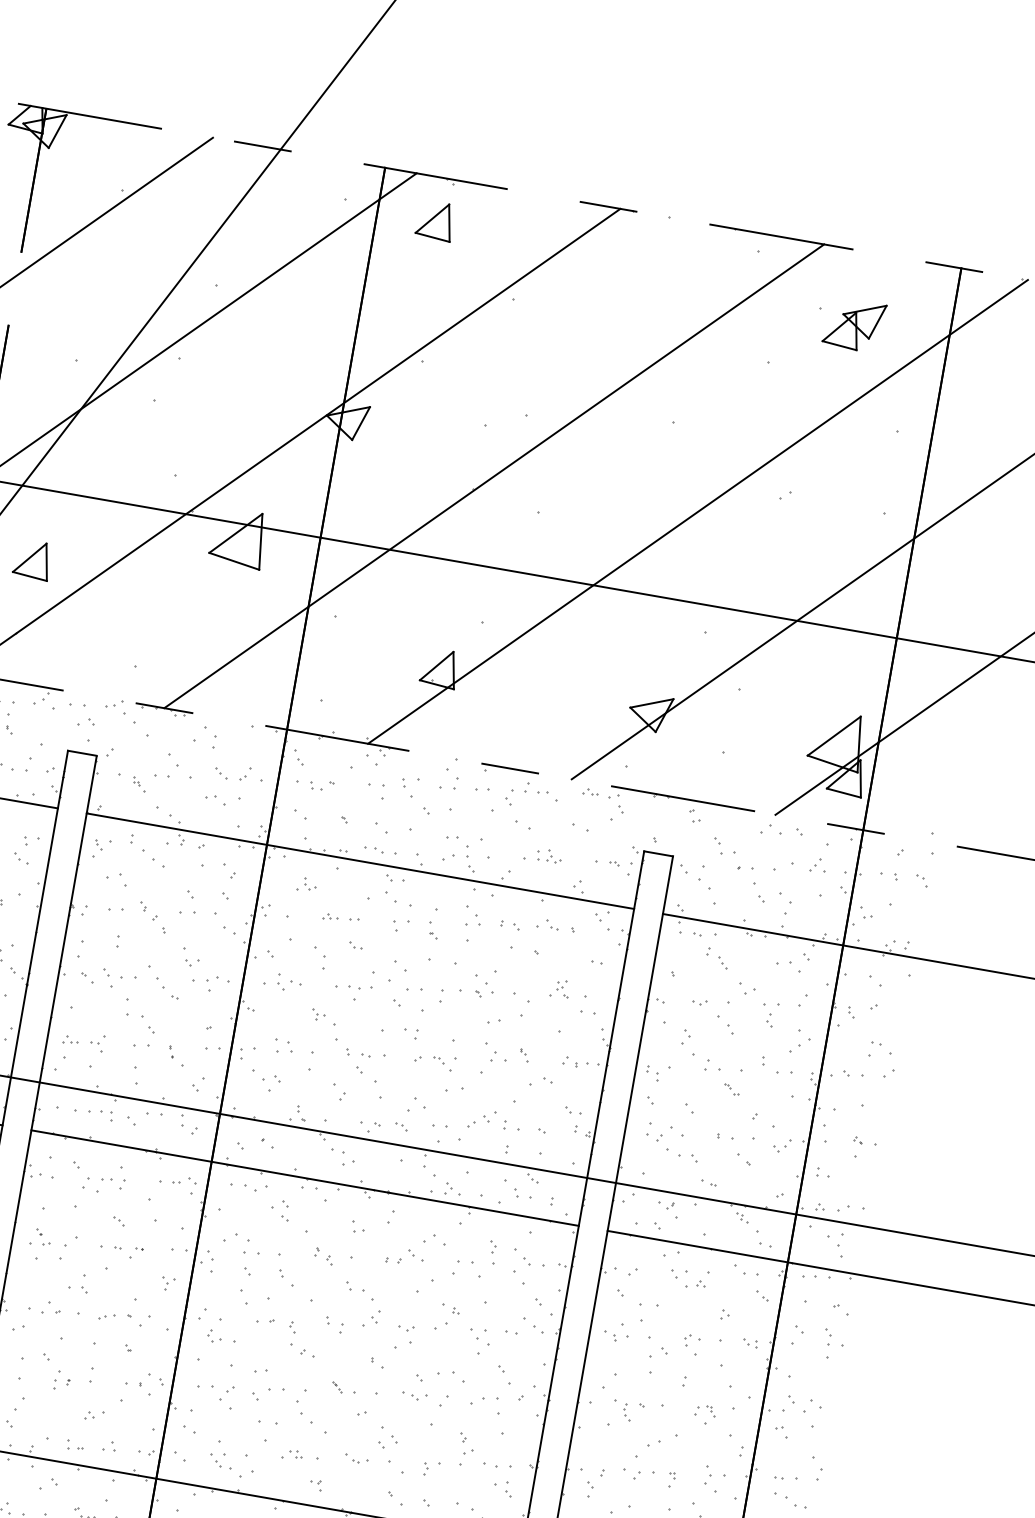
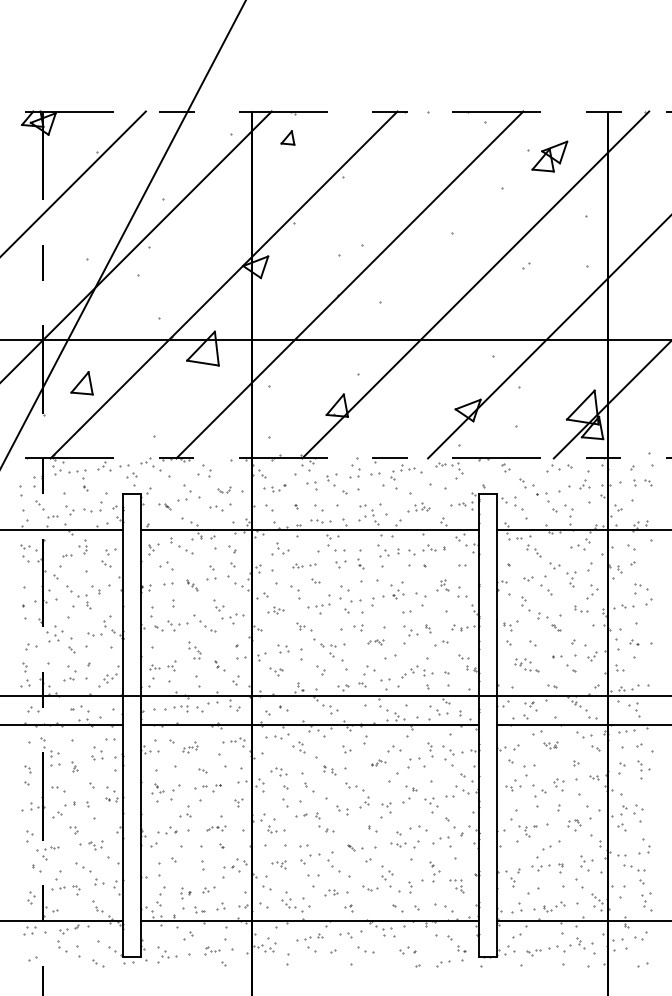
part: (434, 219) -> (287, 137), size x0.6
part: (233, 772) -> (224, 489), size x0.6
part: (131, 782) -> (164, 506), size x0.7
part: (522, 824) -> (403, 490), size x1.6
part: (579, 827) -> (437, 486), size x1.6
part: (889, 876) -> (628, 483), size x1.6
part: (307, 885) -> (280, 549), size x1.6
part: (152, 918) -> (191, 585), size x0.6
part: (510, 925) -> (406, 552), size x1.6
part: (281, 982) -> (275, 610), size x0.7
part: (139, 1024) -> (194, 650), size x0.6
part: (434, 1060) -> (375, 641), size x0.6
part: (777, 1065) -> (581, 608), size x0.7
part: (264, 1081) -> (275, 671), size x0.7
part: (672, 1142) -> (526, 665), size x0.7
part: (863, 1147) -> (641, 648), size x1.6
part: (104, 1178) -> (189, 746), size x0.6
part: (241, 1243) -> (278, 771), size x0.7
part: (405, 1257) -> (378, 762), size x0.6
part: (689, 1277) -> (550, 744), size x0.6
part: (840, 1310) -> (644, 748), size x1.6
part: (124, 1317) -> (216, 827), size x0.6
part: (62, 1381) -> (185, 893), moved
part: (214, 1394) -> (278, 864), size x0.6
part: (430, 1468) -> (415, 886), size x1.6
part: (786, 1477) -> (629, 854), size x1.6
part: (496, 1480) -> (456, 886), size x0.7

